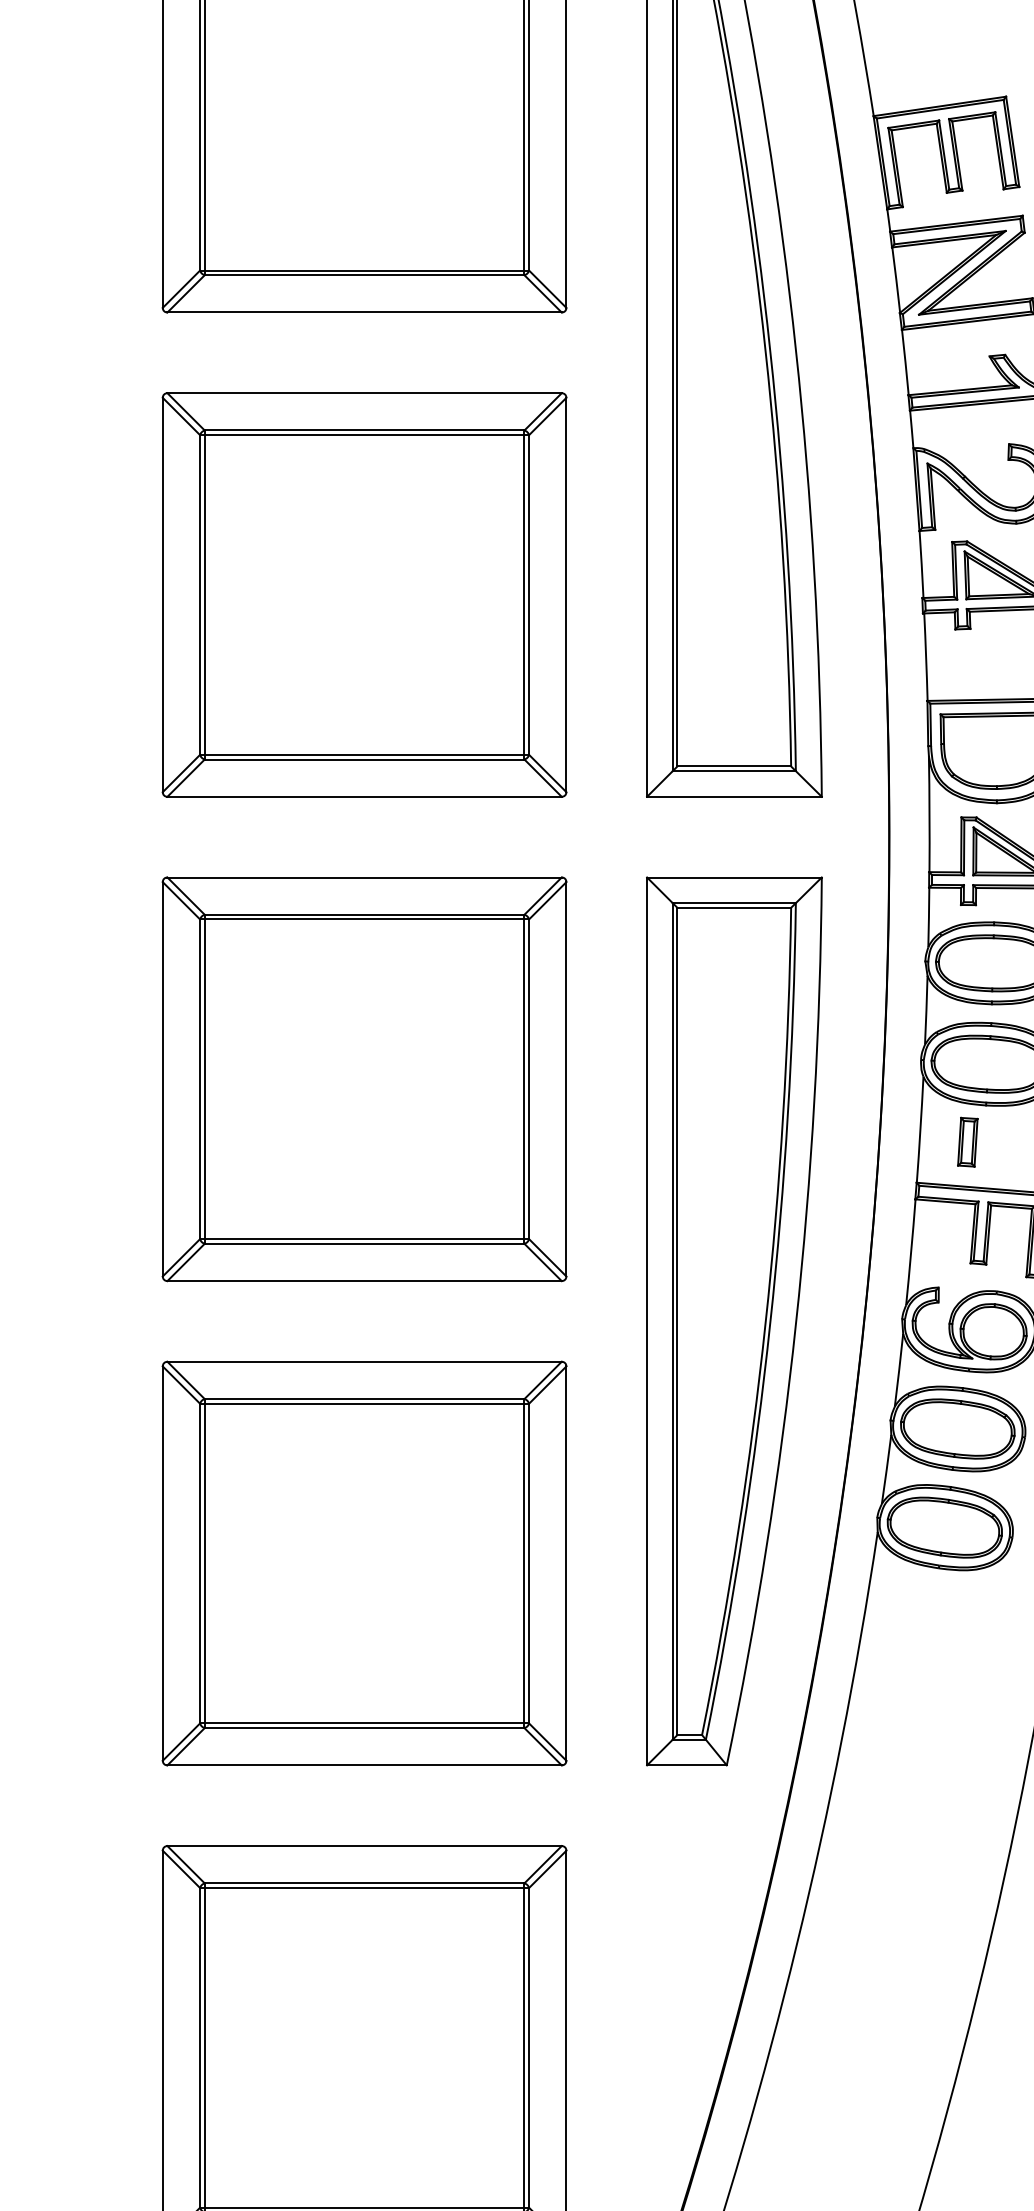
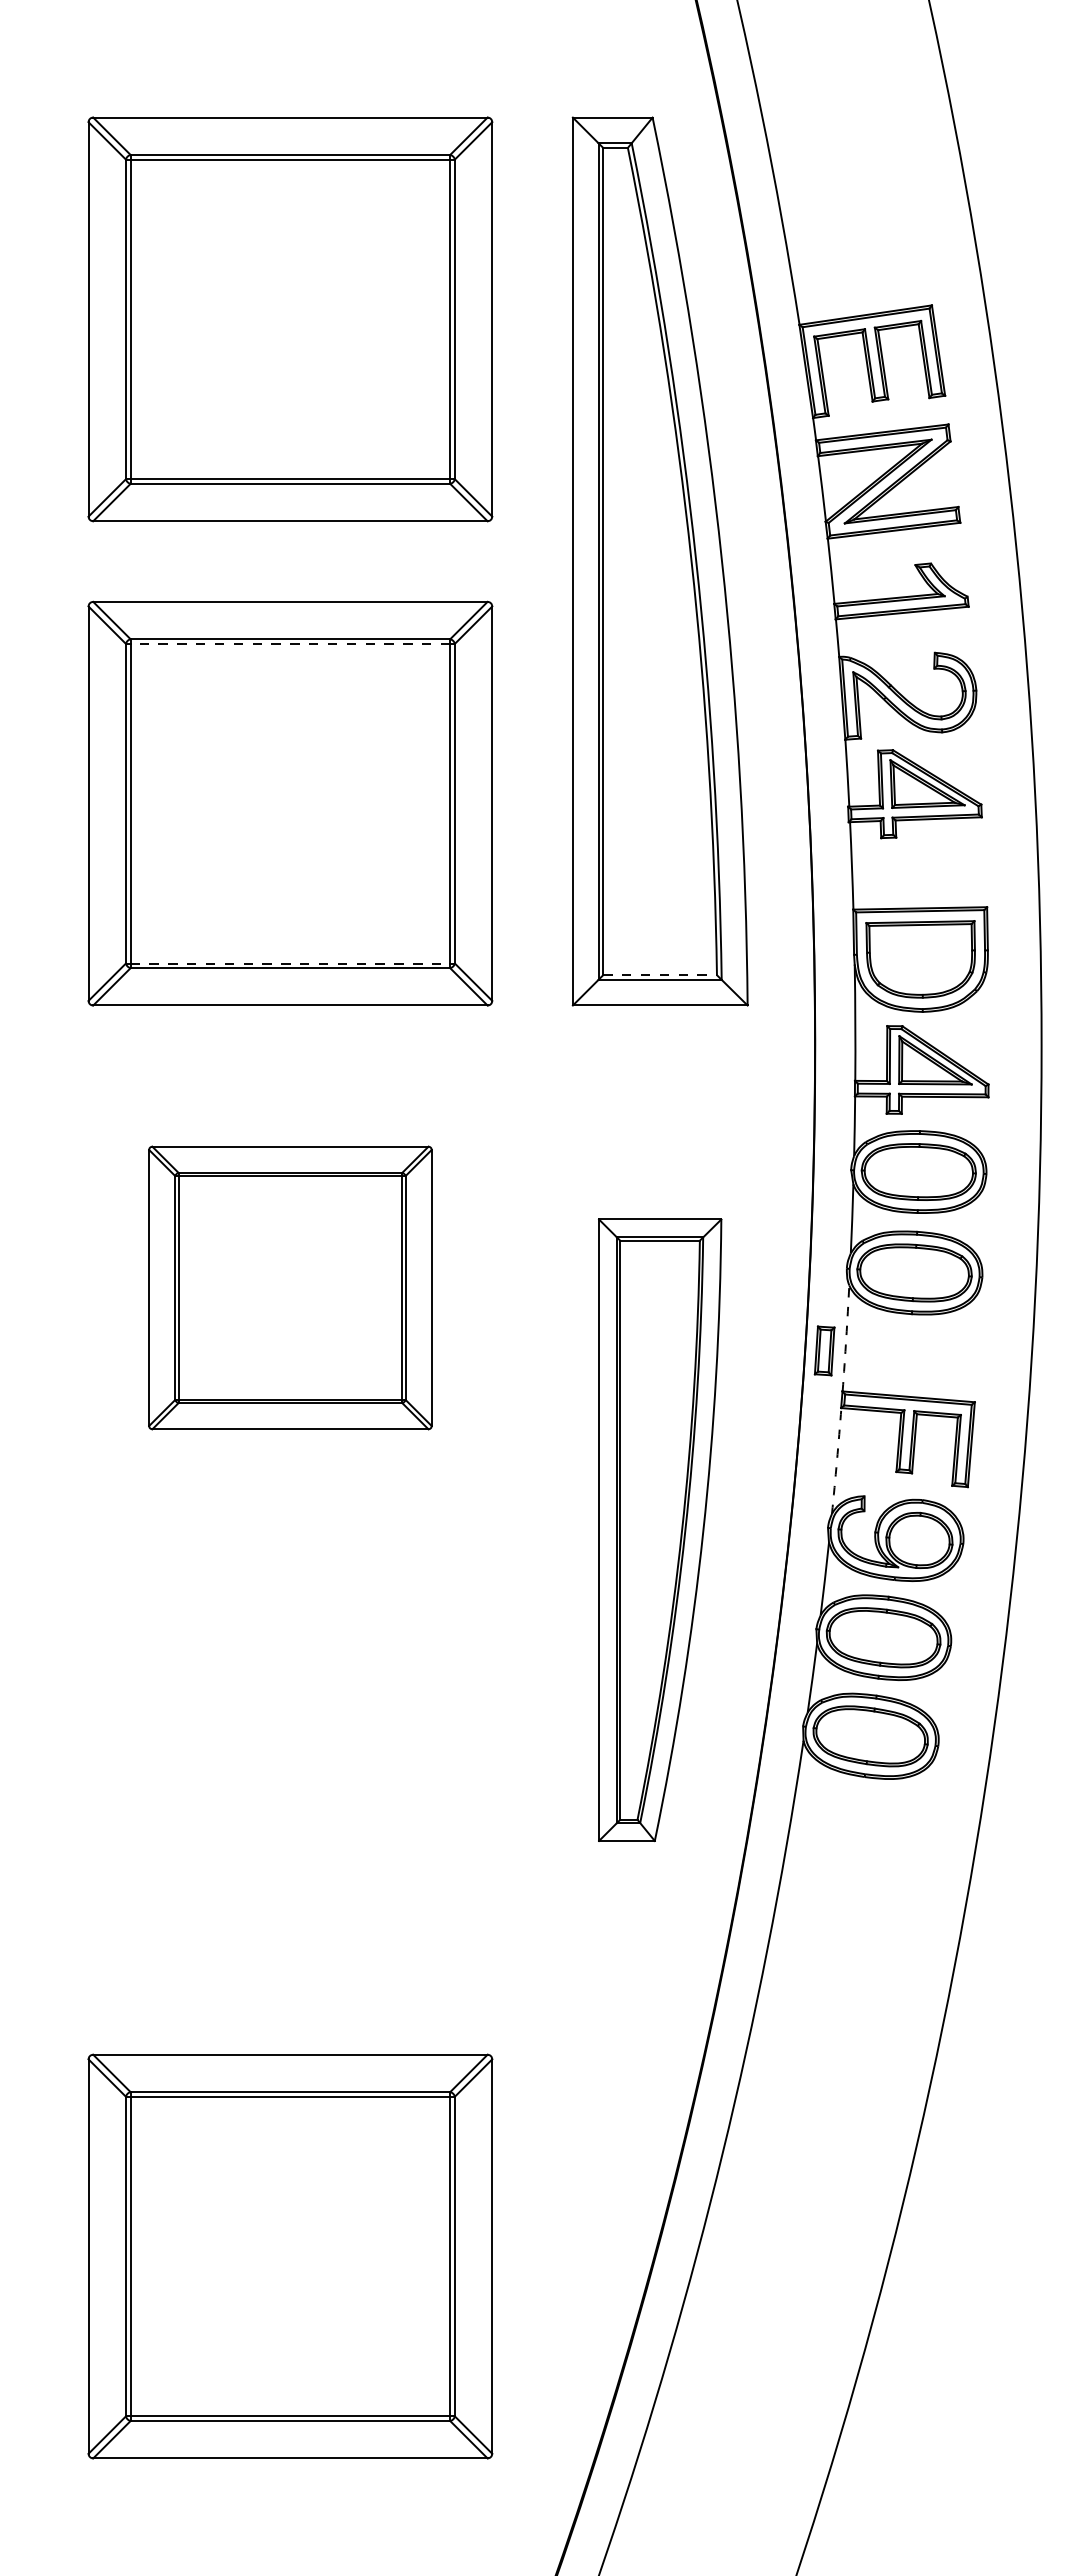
line: (364, 434) -> (290, 643), solid -> dashed
line: (364, 754) -> (290, 963), solid -> dashed
line: (734, 766) -> (660, 975), solid -> dashed
part: (364, 1078) -> (290, 1287), size x0.7
arc: (920, 1129) -> (846, 1338), solid -> dashed
part: (967, 1141) -> (824, 1350), moved
arc: (910, 1252) -> (836, 1461), solid -> dashed
part: (733, 1321) -> (659, 1530), size x0.7
part: (364, 1563) -> (290, 1772), removed

